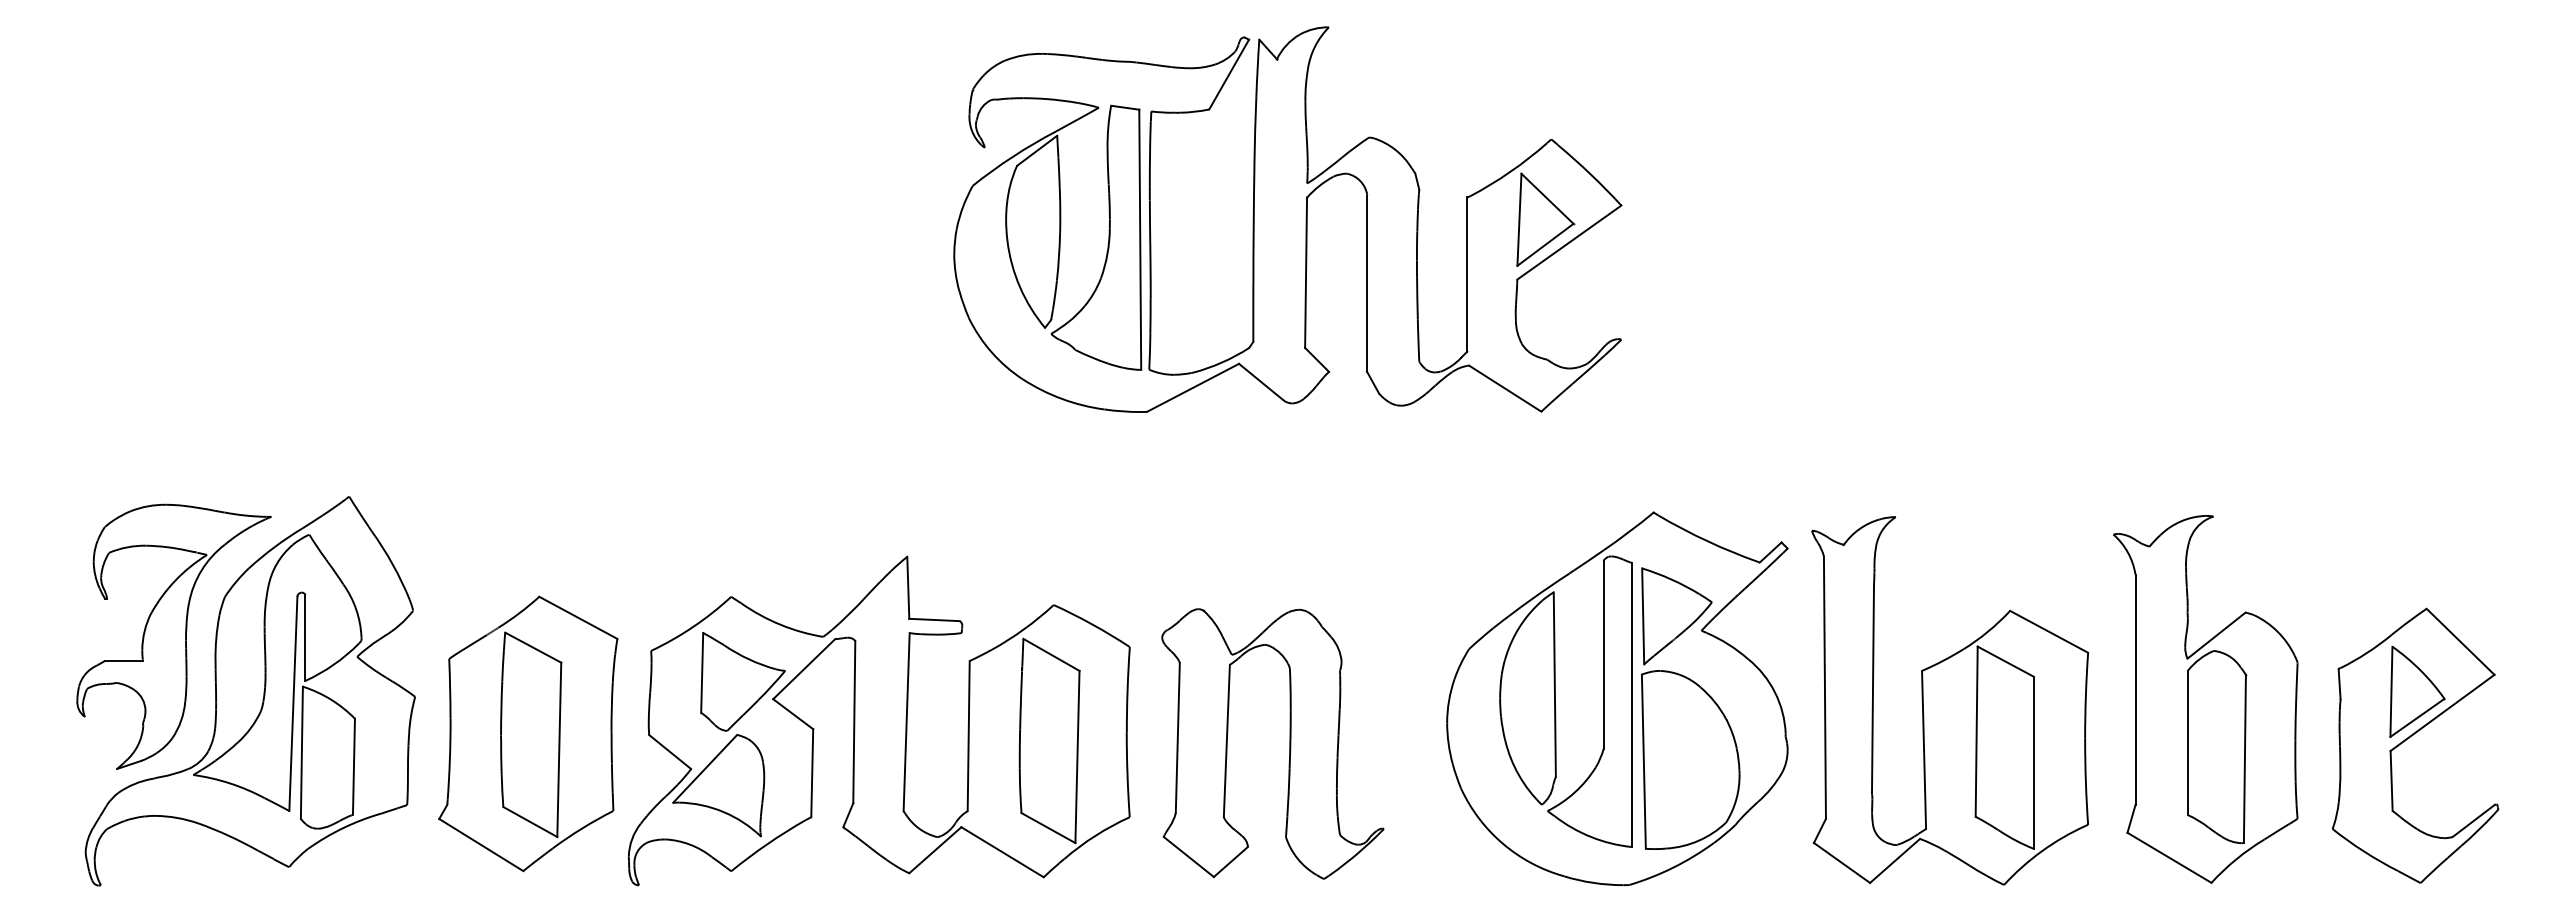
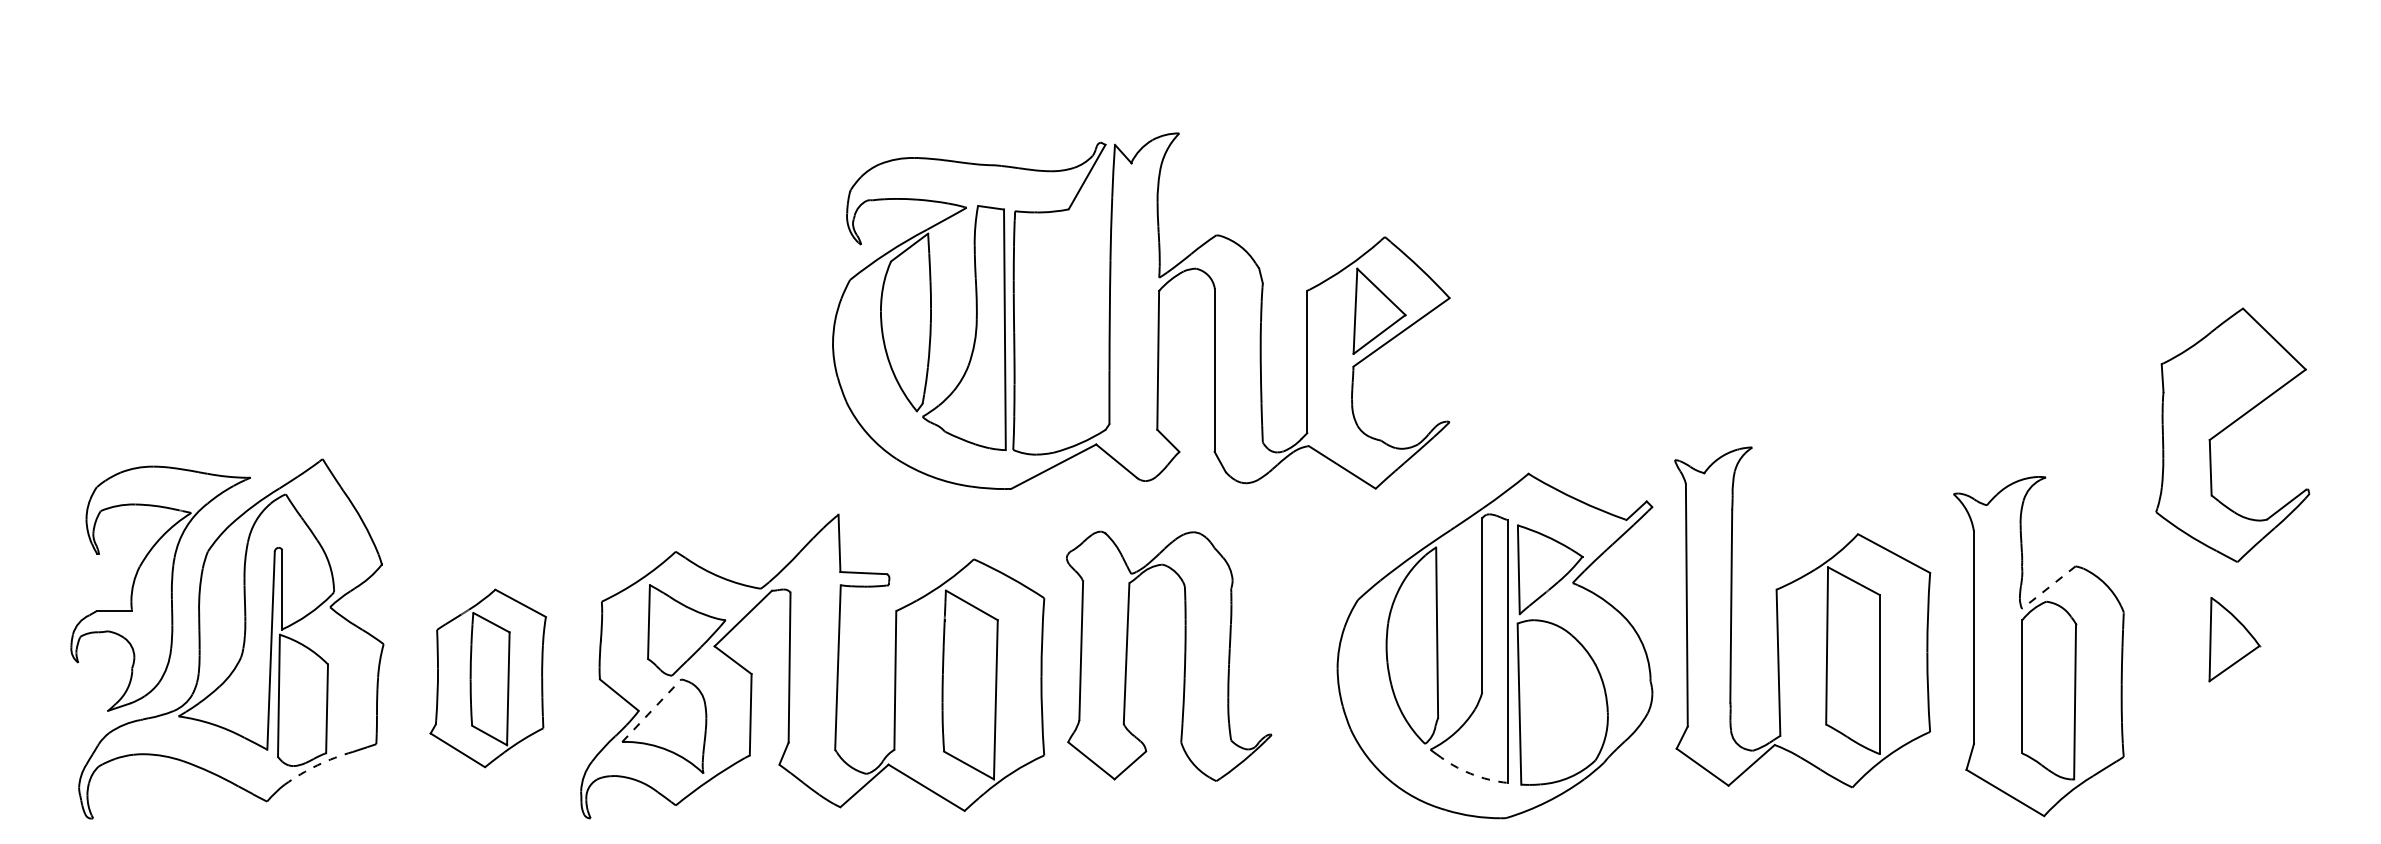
part: (1287, 219) -> (1141, 311), moved
line: (2216, 635) -> (2048, 587), solid -> dashed
part: (1950, 700) -> (1802, 617), moved
part: (528, 733) -> (488, 678), size x0.7
part: (2409, 738) -> (2227, 428), moved
part: (1289, 743) -> (1184, 655), moved
line: (705, 768) -> (652, 710), solid -> dashed
arc: (343, 827) -> (317, 764), solid -> dashed
arc: (1590, 836) -> (1470, 773), solid -> dashed

